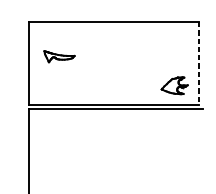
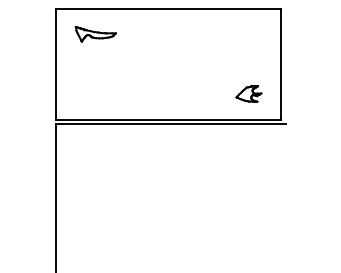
part: (59, 56) -> (95, 34), moved
line: (199, 64) -> (281, 65), dashed -> solid
part: (174, 85) -> (248, 93), size x0.71

